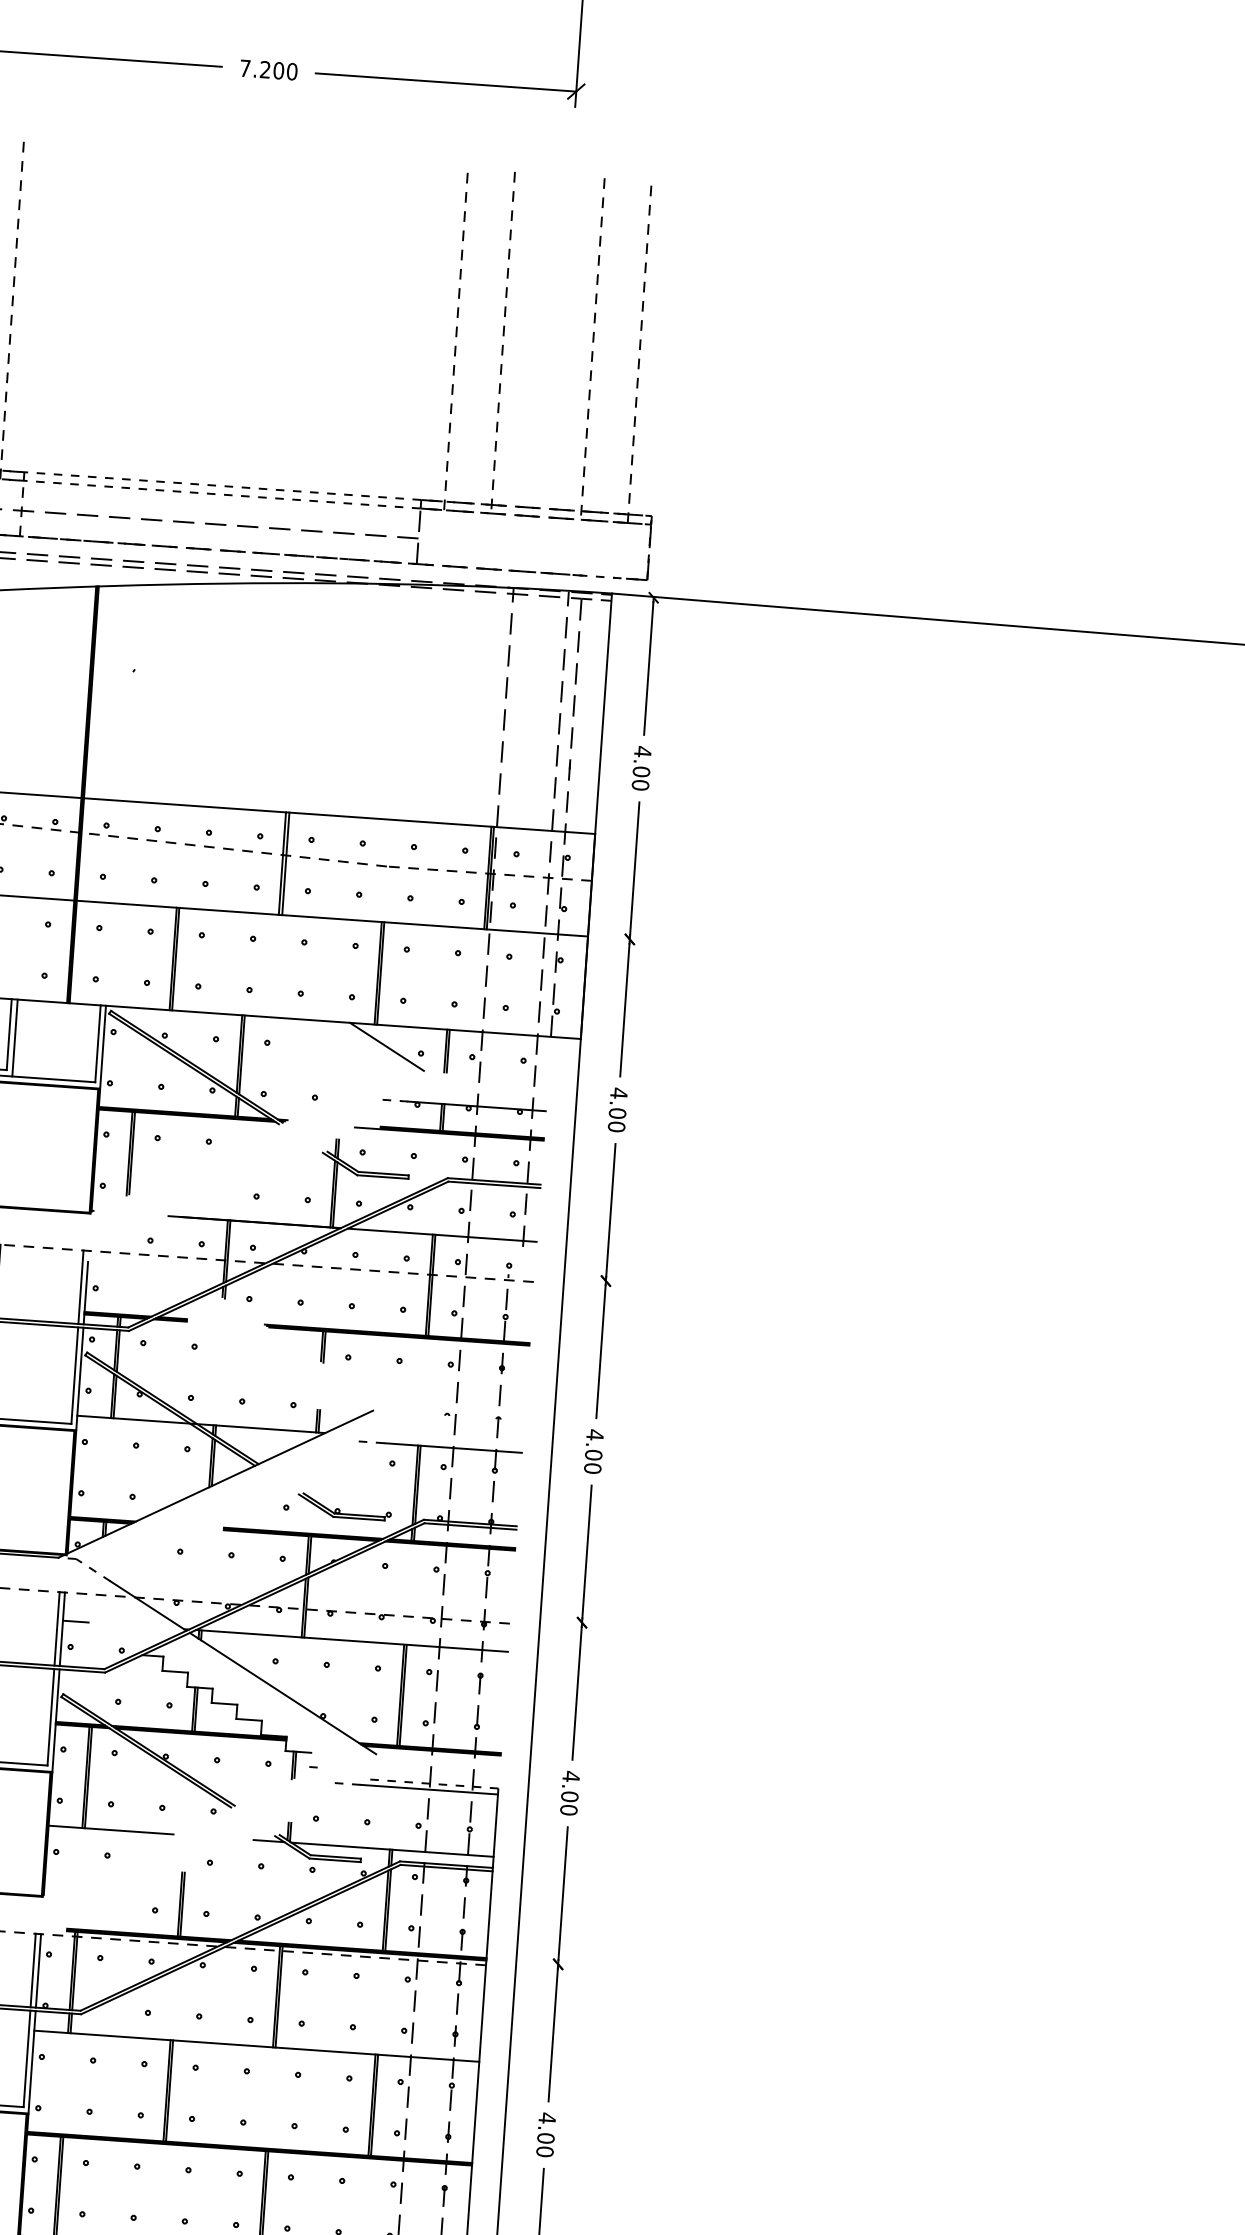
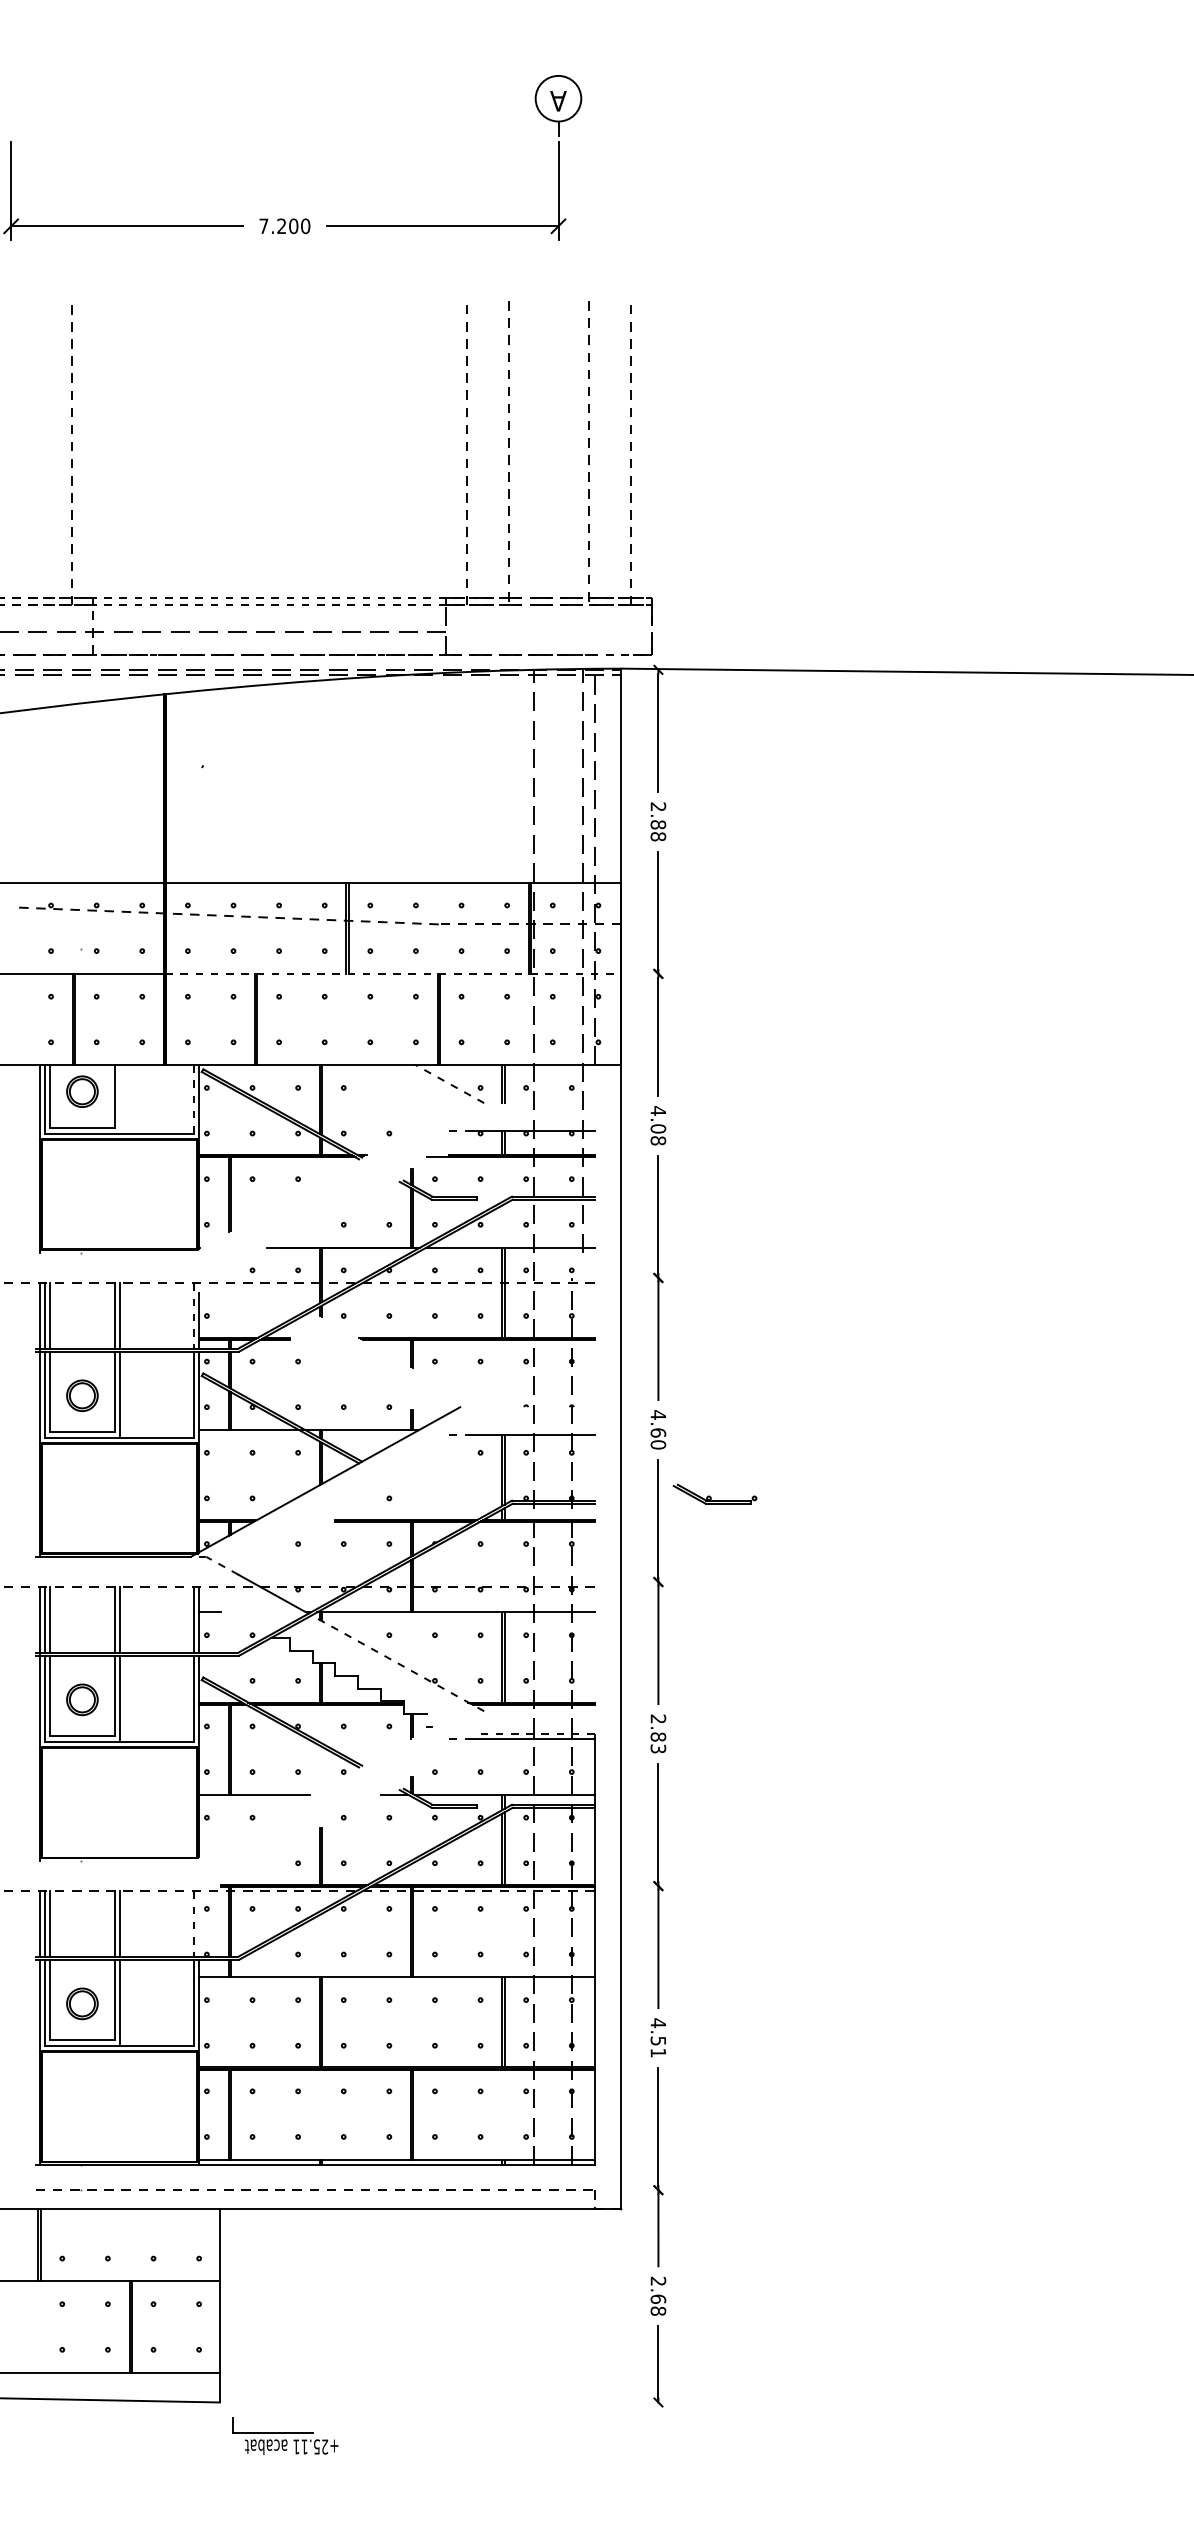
text: (641, 768) -> (658, 821), 4.00 -> 2.88
line: (332, 918) -> (393, 973), solid -> dashed
line: (15, 1038) -> (120, 1099), removed
line: (97, 1043) -> (193, 1099), solid -> dashed
line: (386, 1046) -> (449, 1083), solid -> dashed
text: (615, 1126) -> (657, 1140), 4.00 -> 4.08
line: (80, 1287) -> (193, 1316), solid -> dashed
text: (593, 1454) -> (658, 1432), 4.00 -> 4.60
part: (344, 1506) -> (714, 1493), moved
line: (282, 1693) -> (397, 1663), solid -> dashed
text: (570, 1792) -> (658, 1733), 4.00 -> 2.83
line: (32, 1970) -> (193, 1924), solid -> dashed
line: (38, 1970) -> (198, 1923), removed
text: (545, 2144) -> (658, 2046), 4.00 -> 4.51

